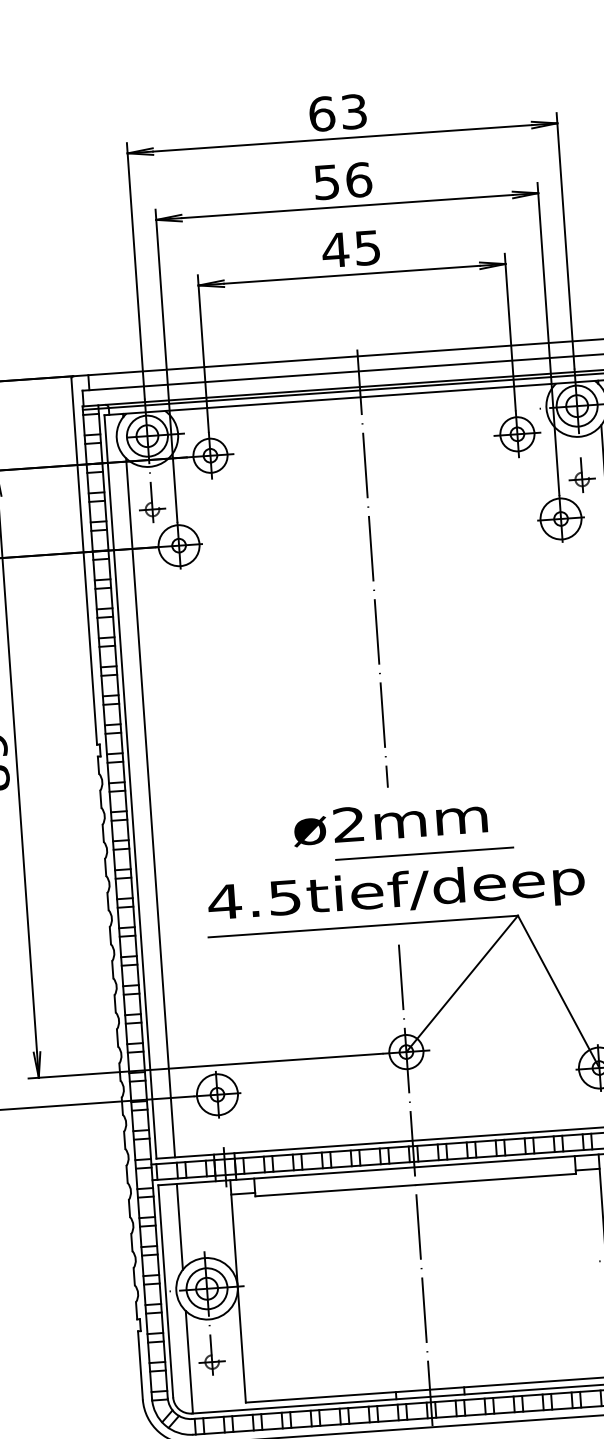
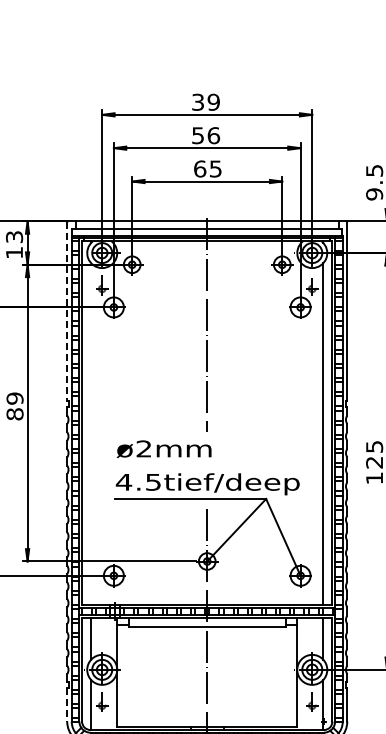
text: (337, 111) -> (205, 101), 63 -> 39
text: (334, 249) -> (199, 168), 45 -> 65
line: (84, 560) -> (67, 311), solid -> dashed
line: (151, 806) -> (91, 433), removed
text: (390, 820) -> (164, 448), moved
line: (423, 853) -> (222, 465), removed
line: (140, 1364) -> (67, 704), solid -> dashed

